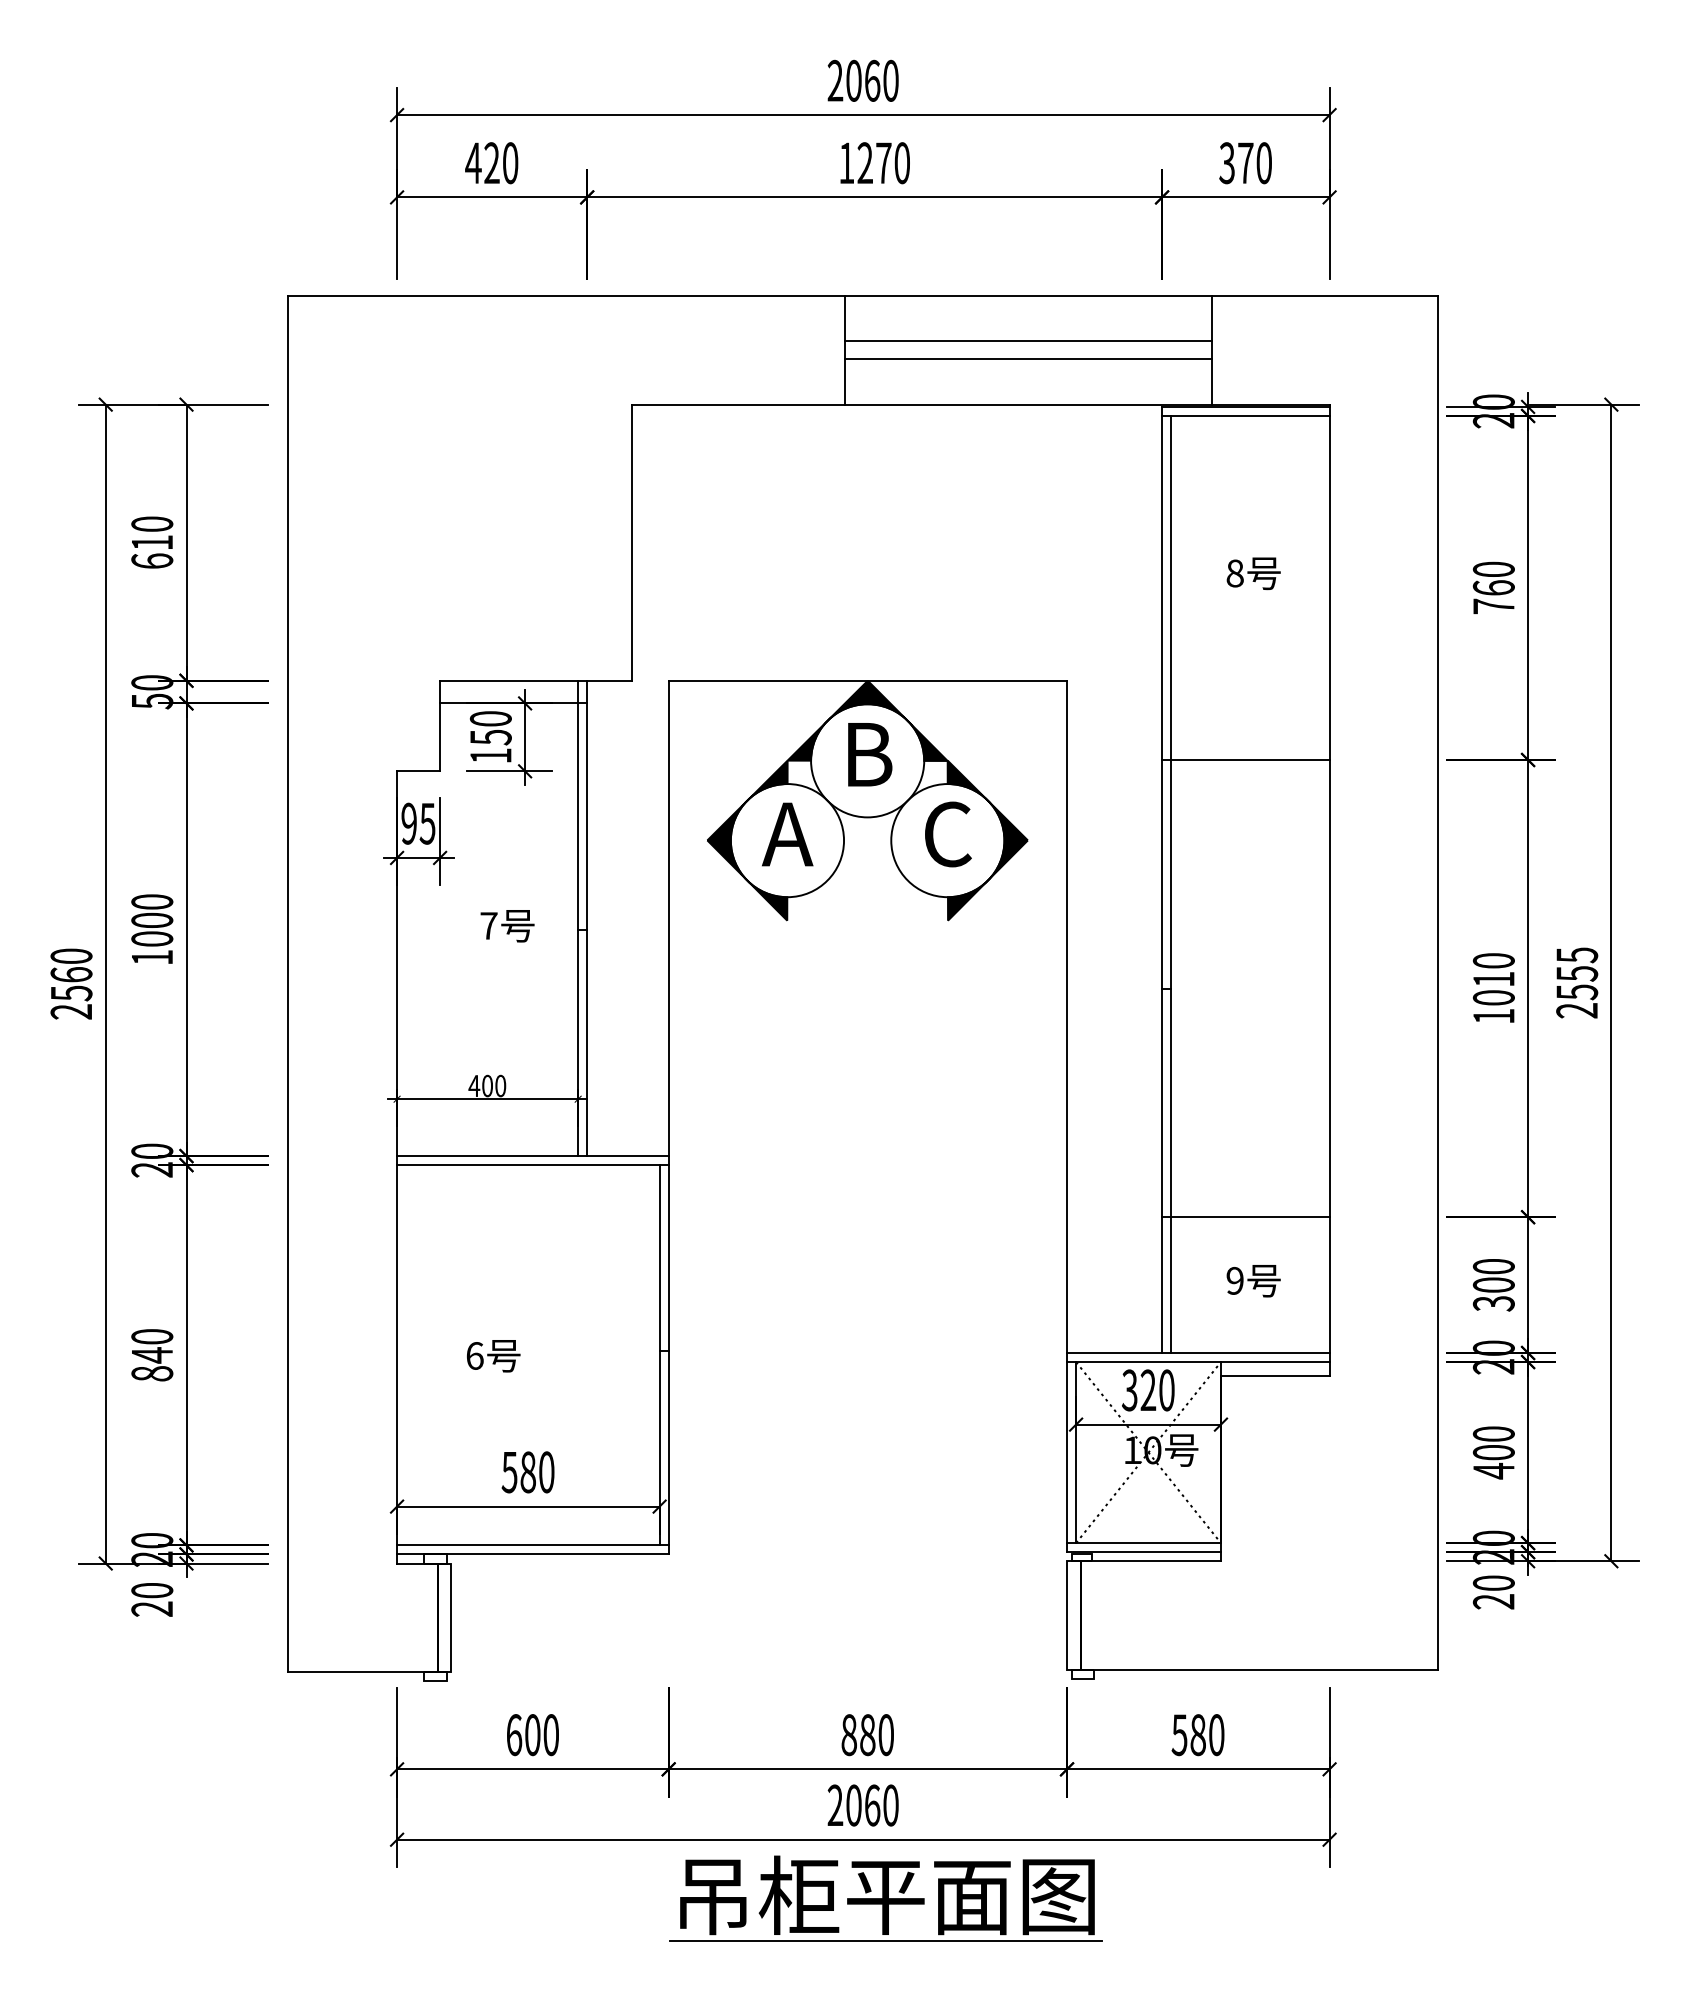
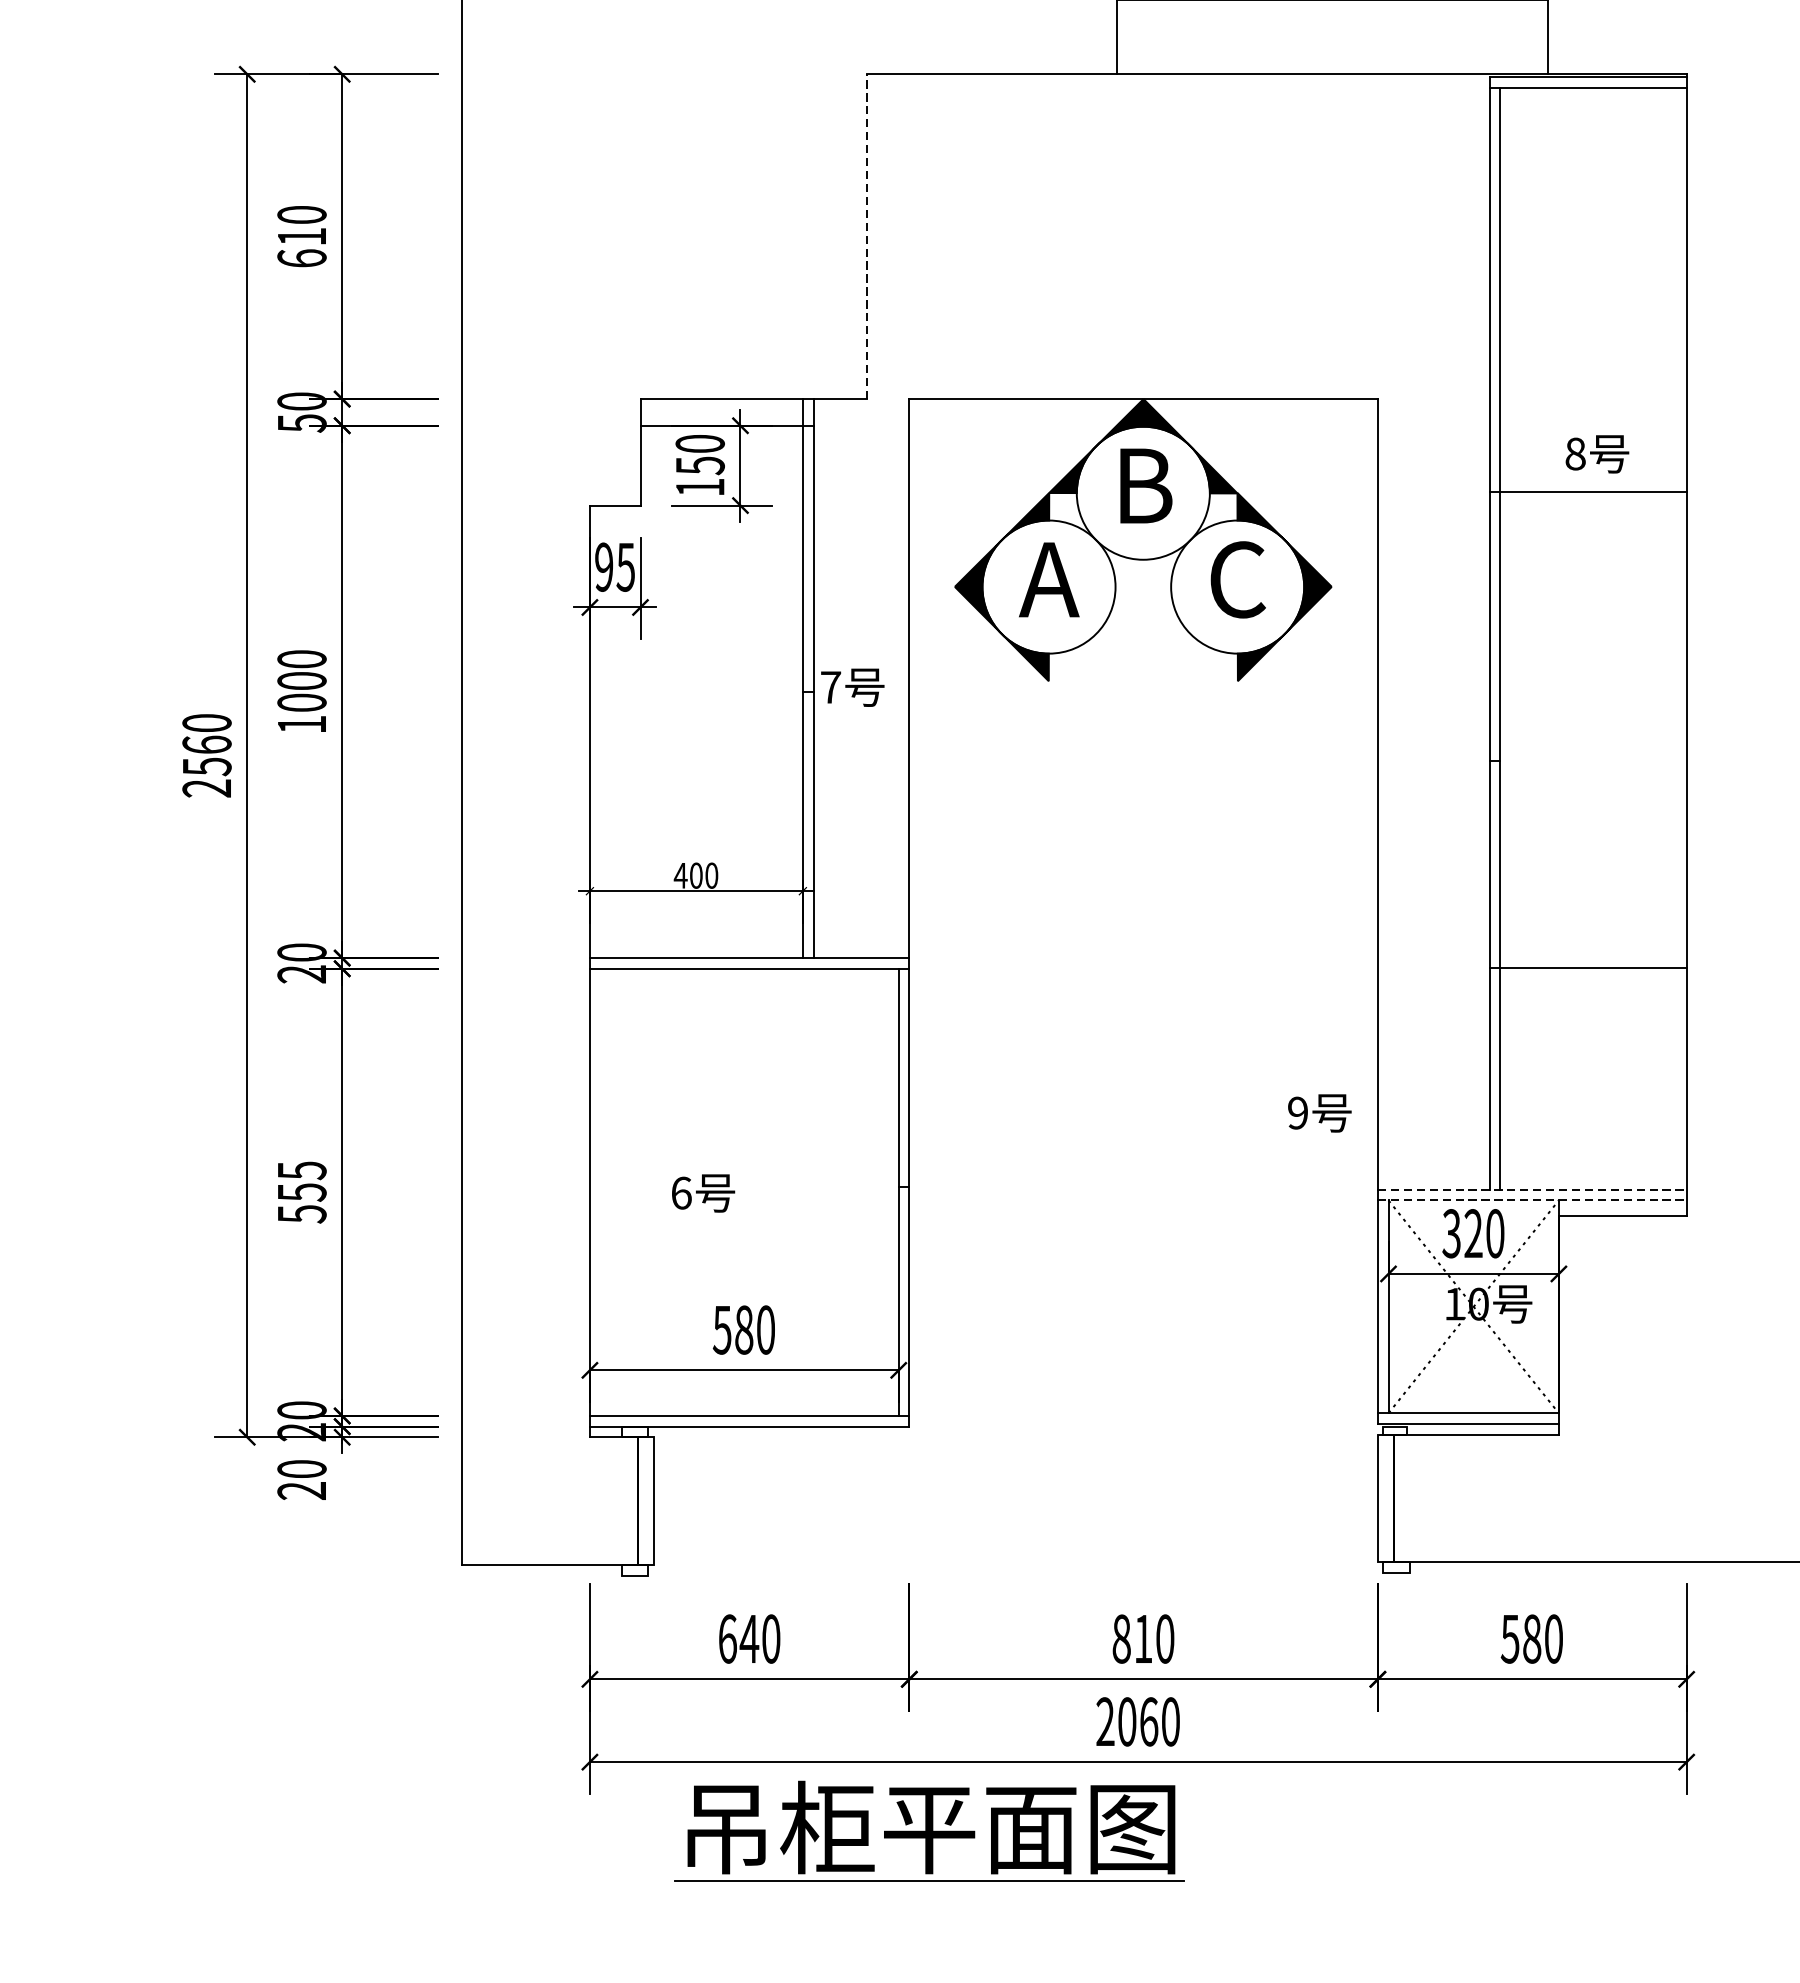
line: (1028, 359) -> (1332, 21), removed
line: (632, 542) -> (866, 236), solid -> dashed
text: (1253, 573) -> (1597, 454), moved
text: (507, 926) -> (852, 688), moved
line: (1245, 1217) -> (1587, 968), moved
text: (1253, 1281) -> (1319, 1113), moved
line: (1198, 1353) -> (1532, 1190), solid -> dashed
text: (152, 1355) -> (302, 1192), 840 -> 555
line: (1198, 1362) -> (1532, 1200), solid -> dashed
text: (532, 1735) -> (749, 1639), 600 -> 640
text: (867, 1735) -> (1143, 1639), 880 -> 810
part: (885, 1898) -> (929, 1831), moved

